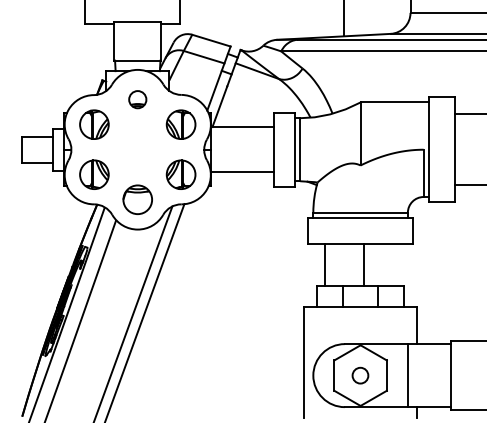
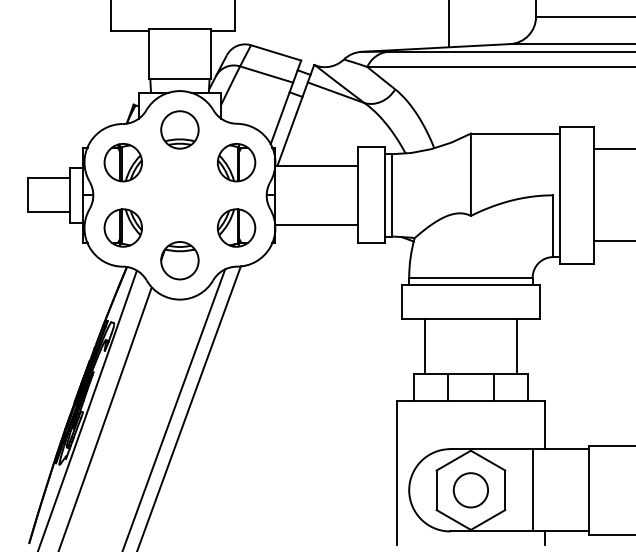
part: (137, 99) -> (179, 129), size x1.67
line: (364, 264) -> (517, 345), moved
circle: (360, 375) -> (470, 490), size x1.67

